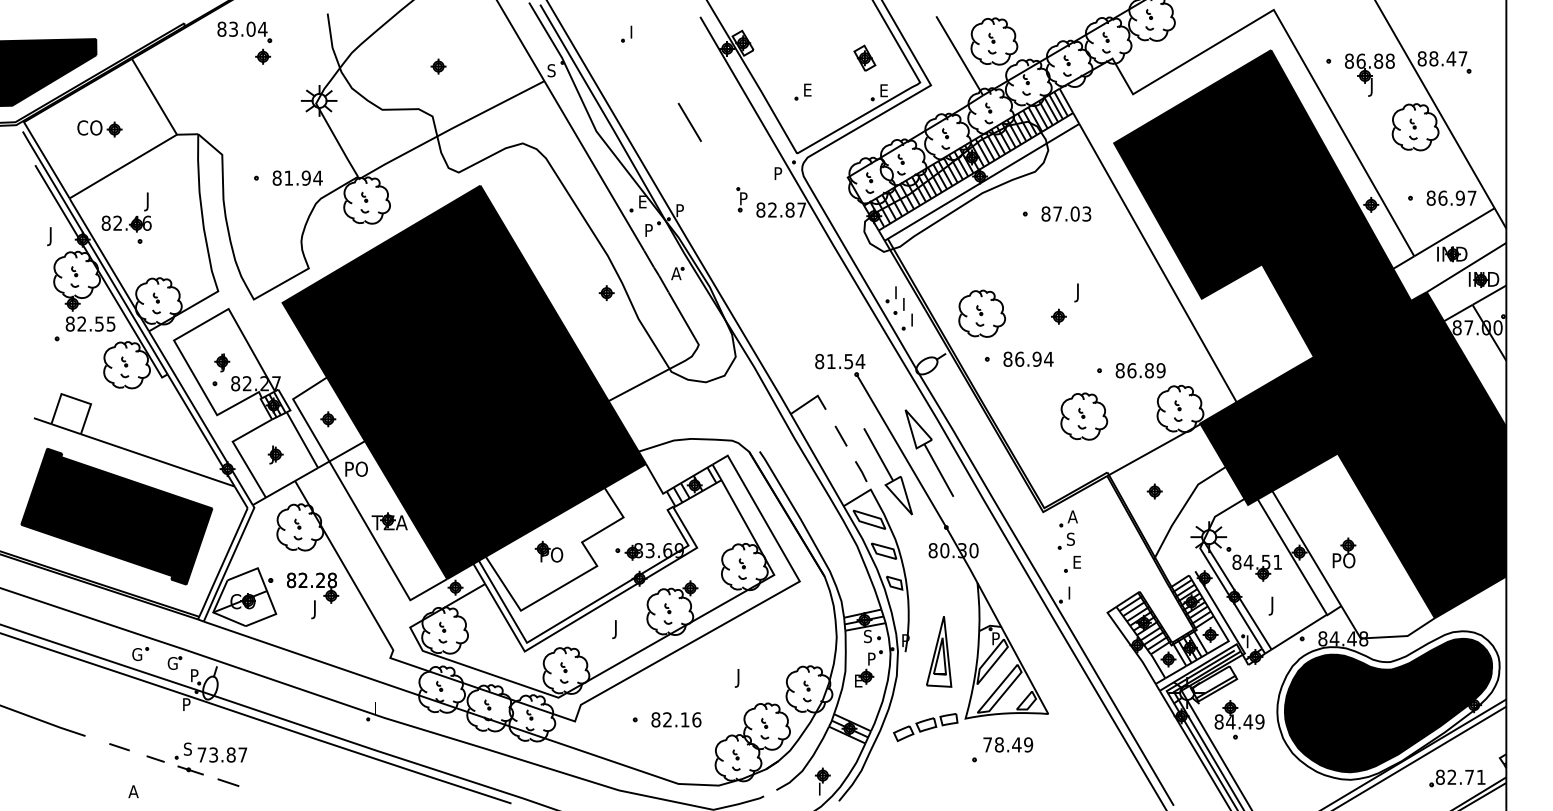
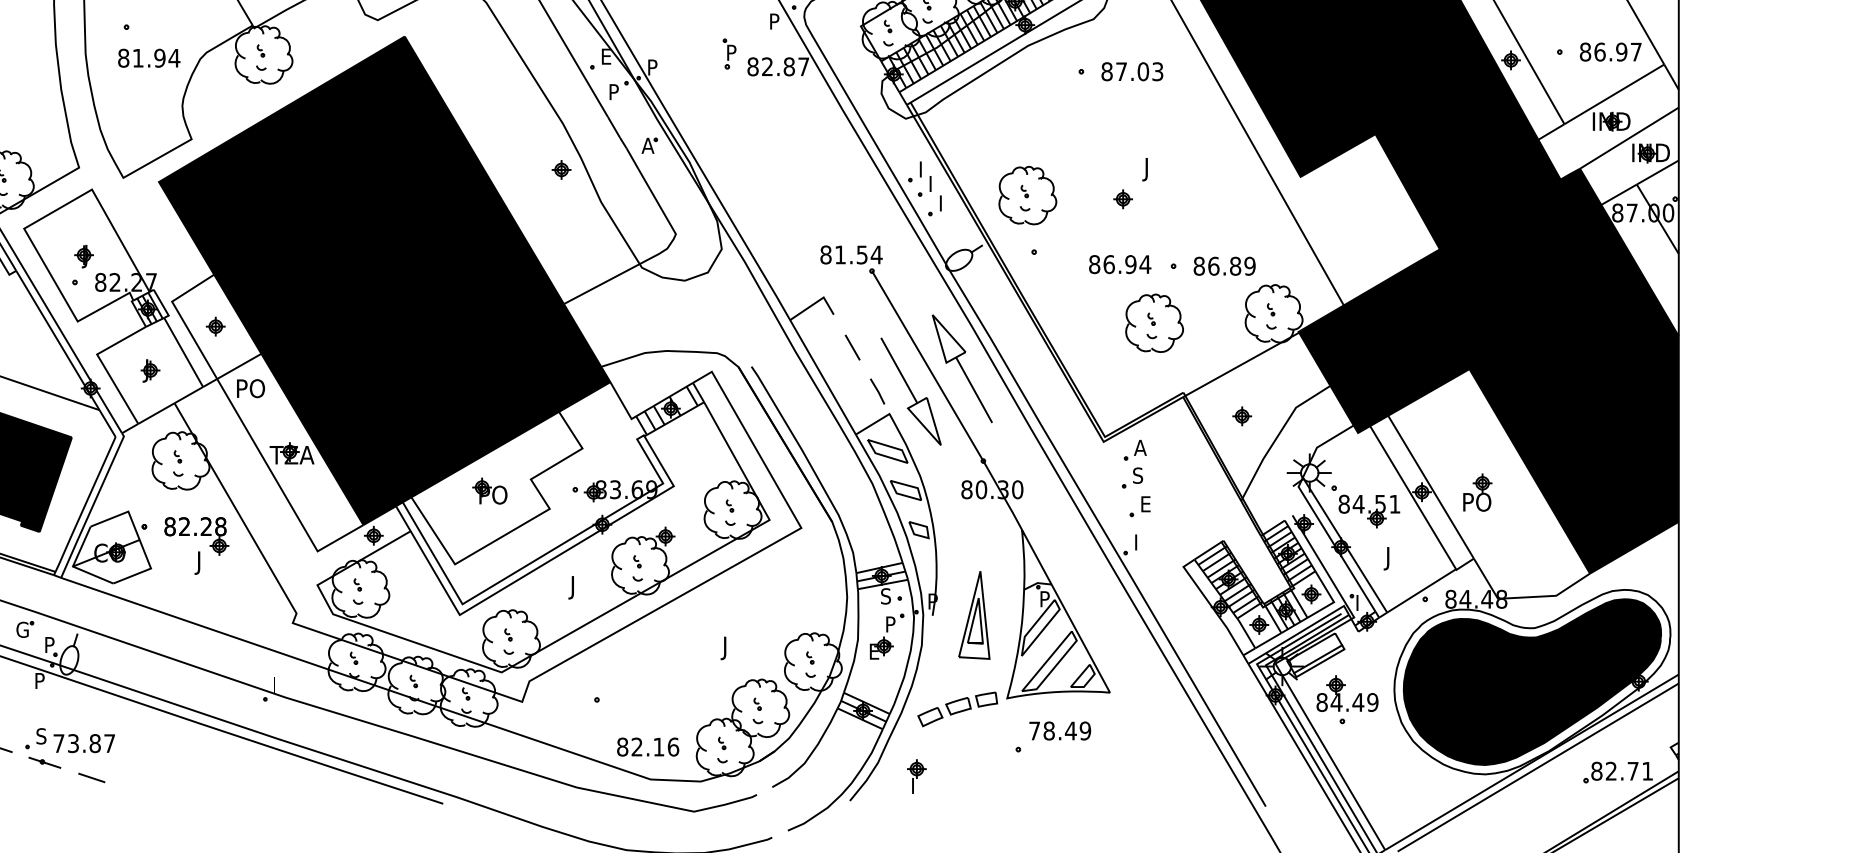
text: (297, 177) -> (148, 57), moved
text: (1028, 358) -> (1120, 263), moved
text: (676, 719) -> (648, 746), moved
part: (822, 781) -> (916, 776), moved

